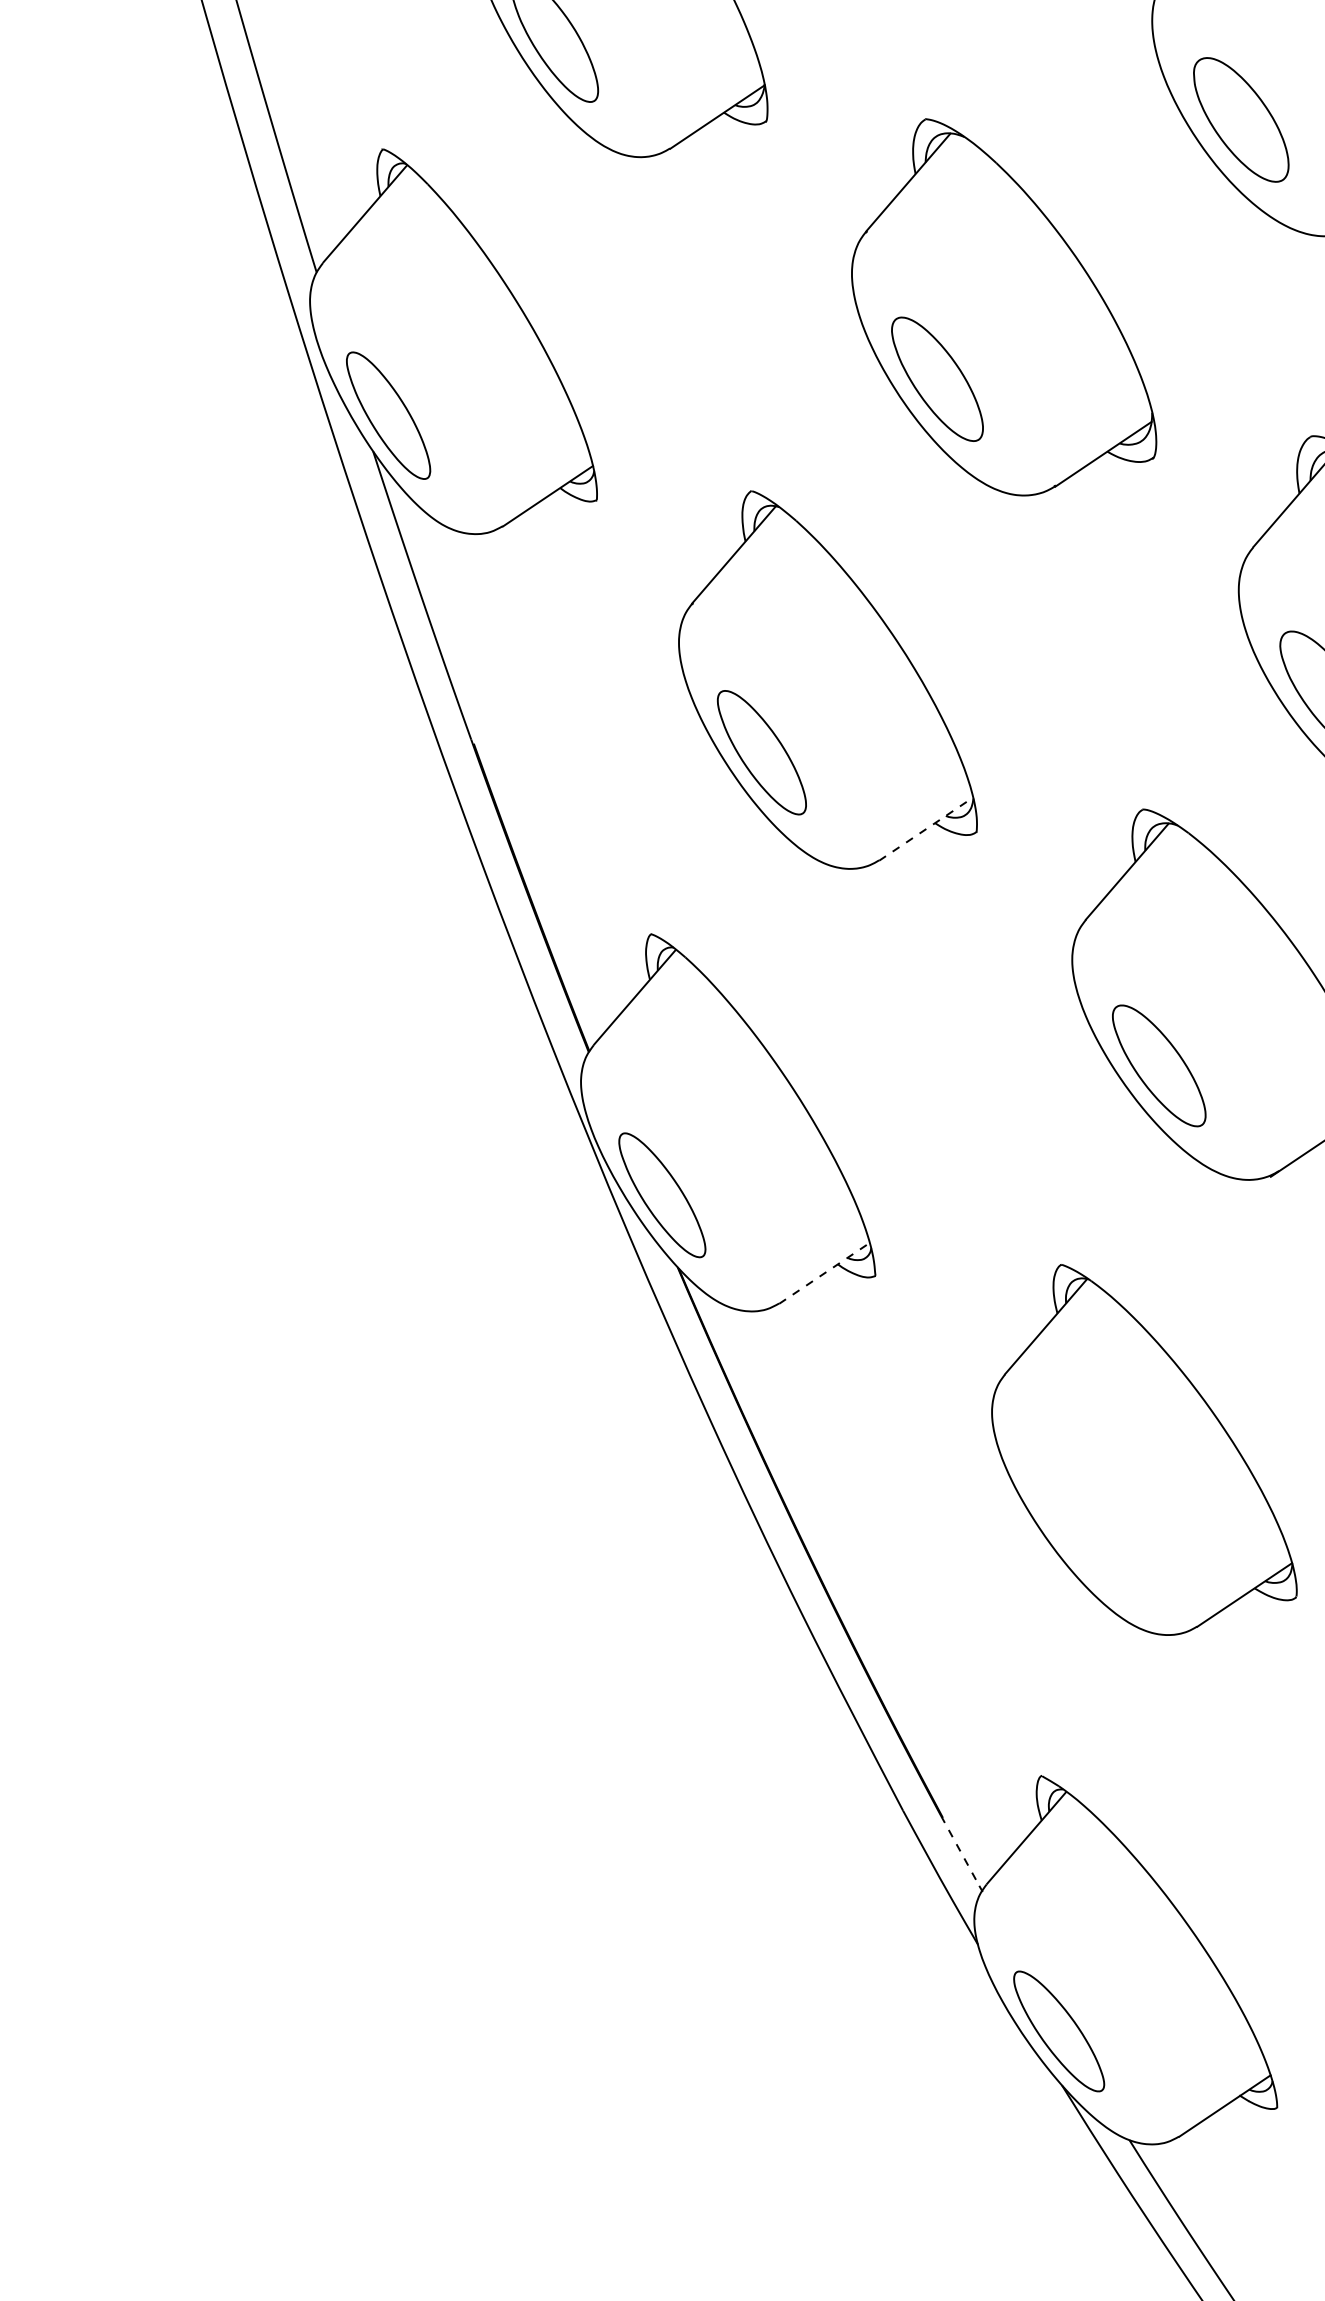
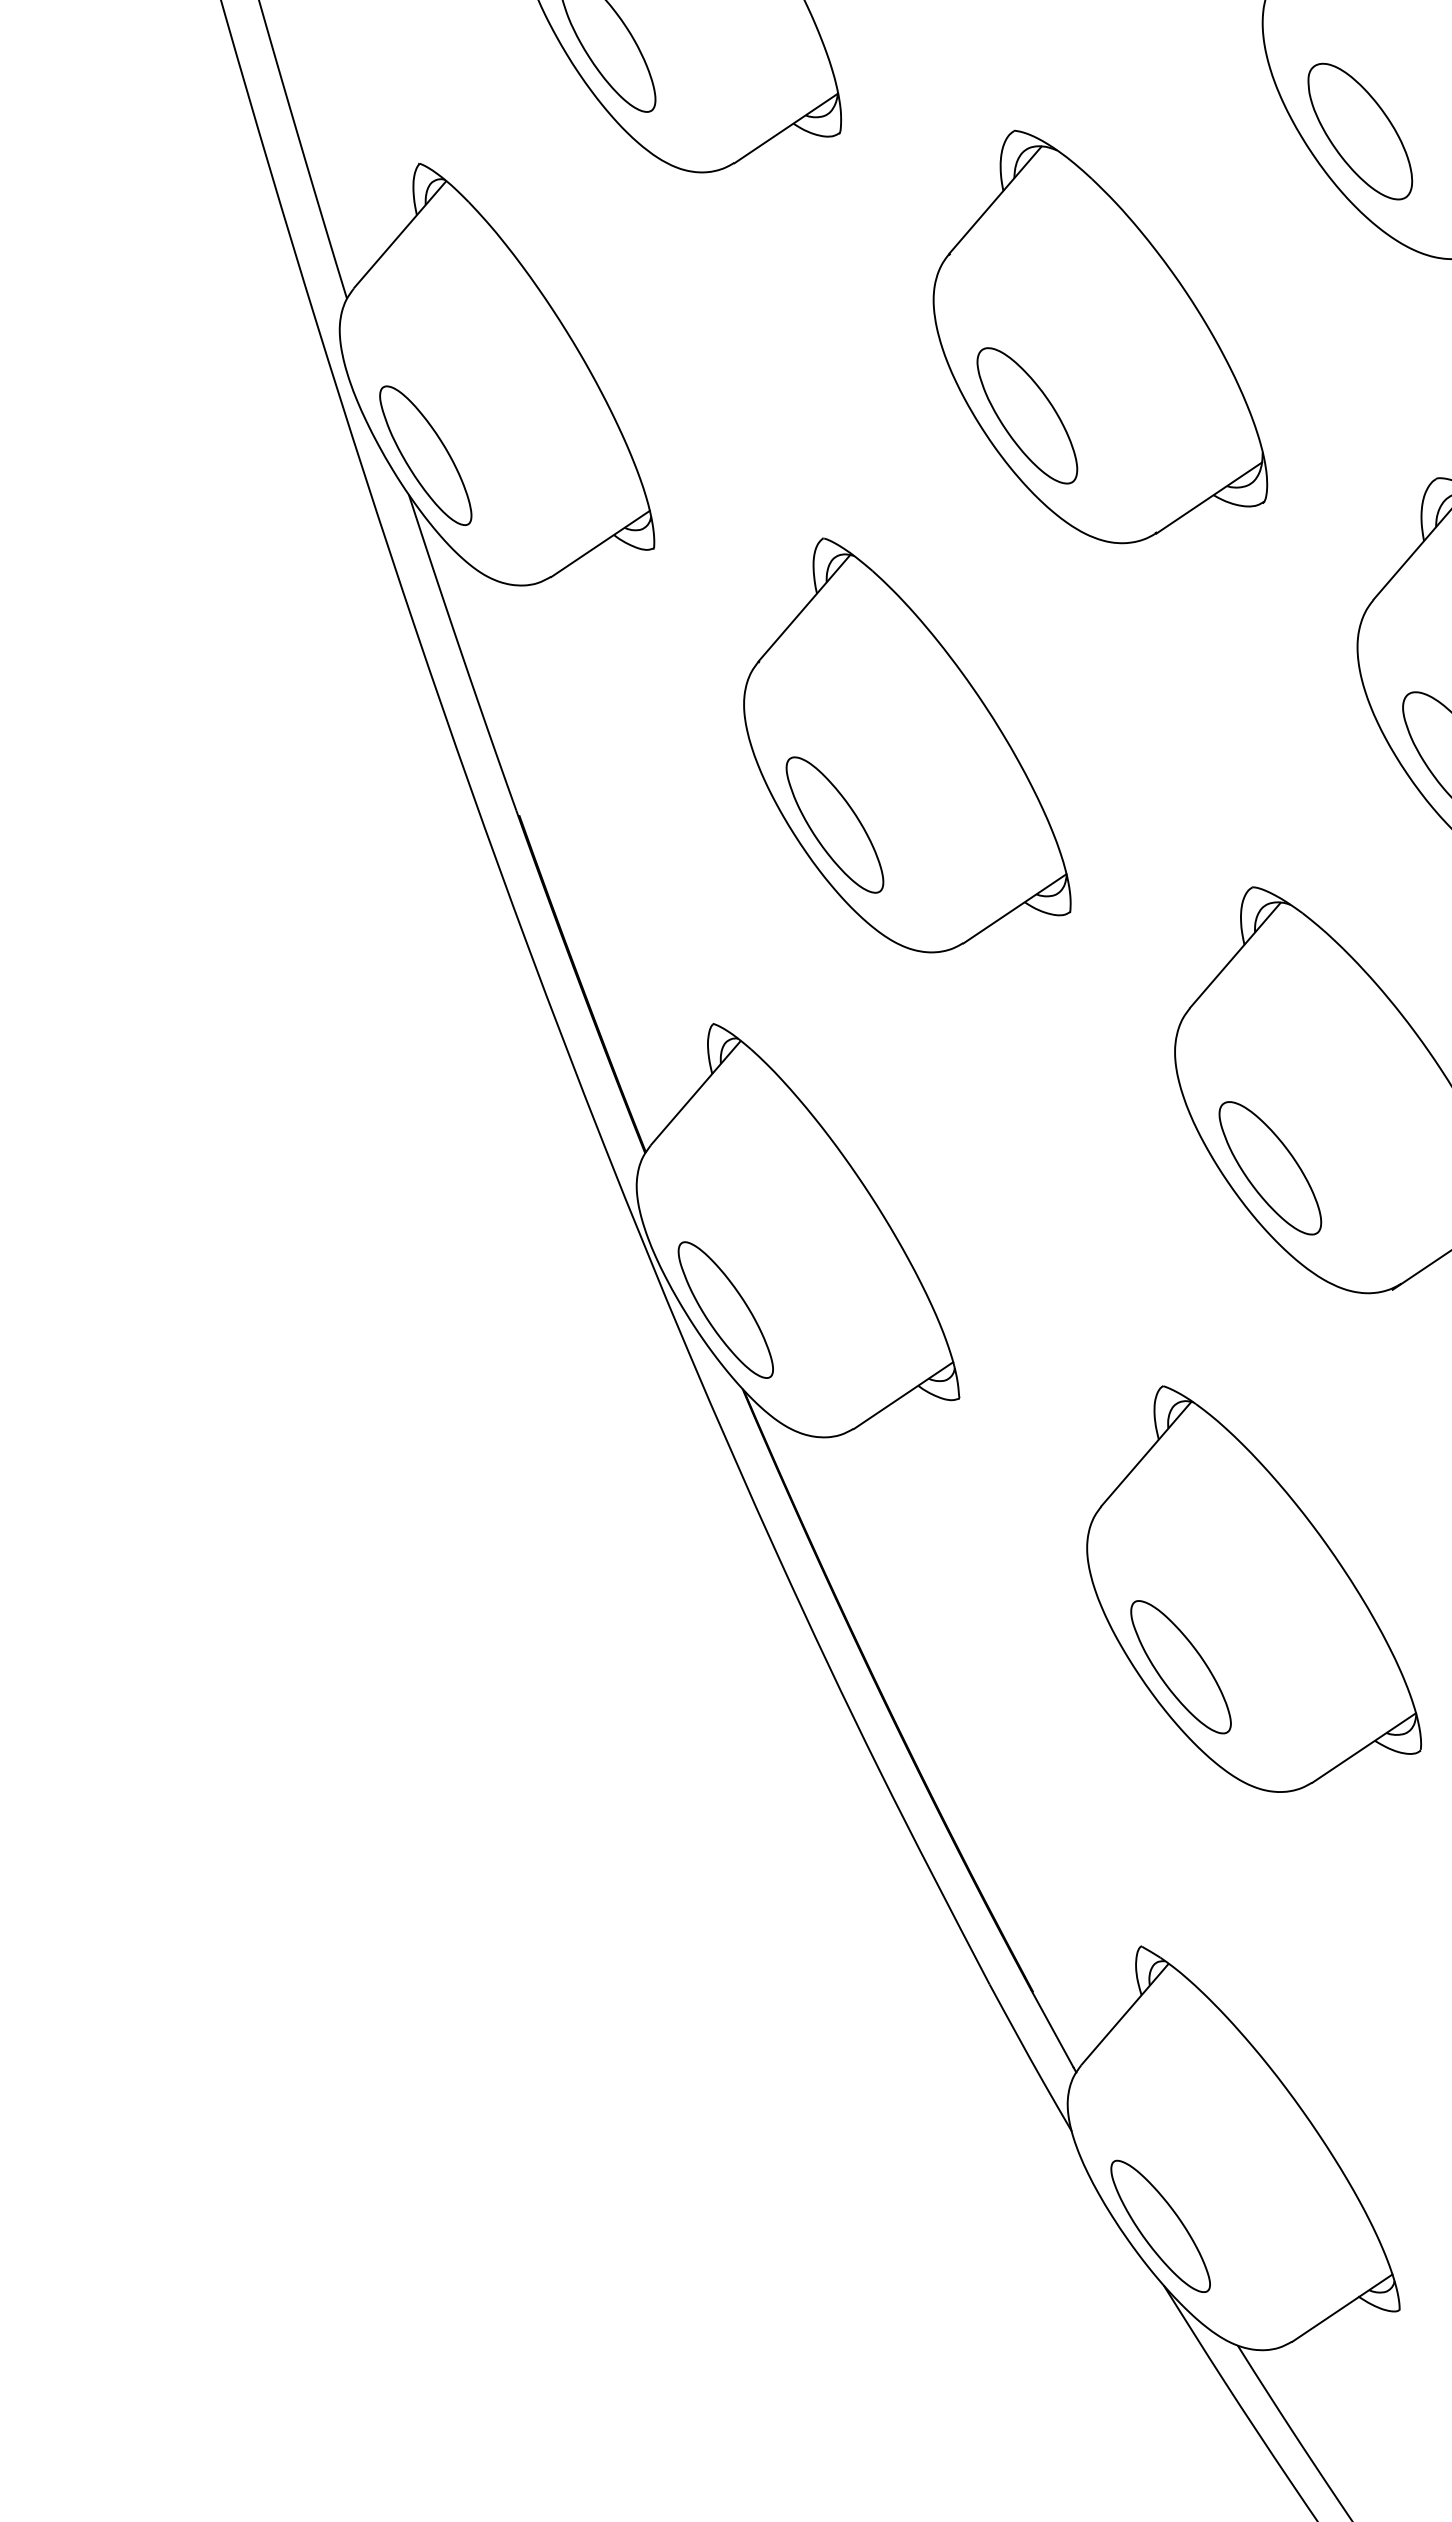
line: (926, 828) -> (1015, 908), dashed -> solid
line: (824, 1273) -> (903, 1395), dashed -> solid
part: (1077, 1521) -> (1180, 1667), added
line: (960, 1851) -> (1052, 2029), dashed -> solid

